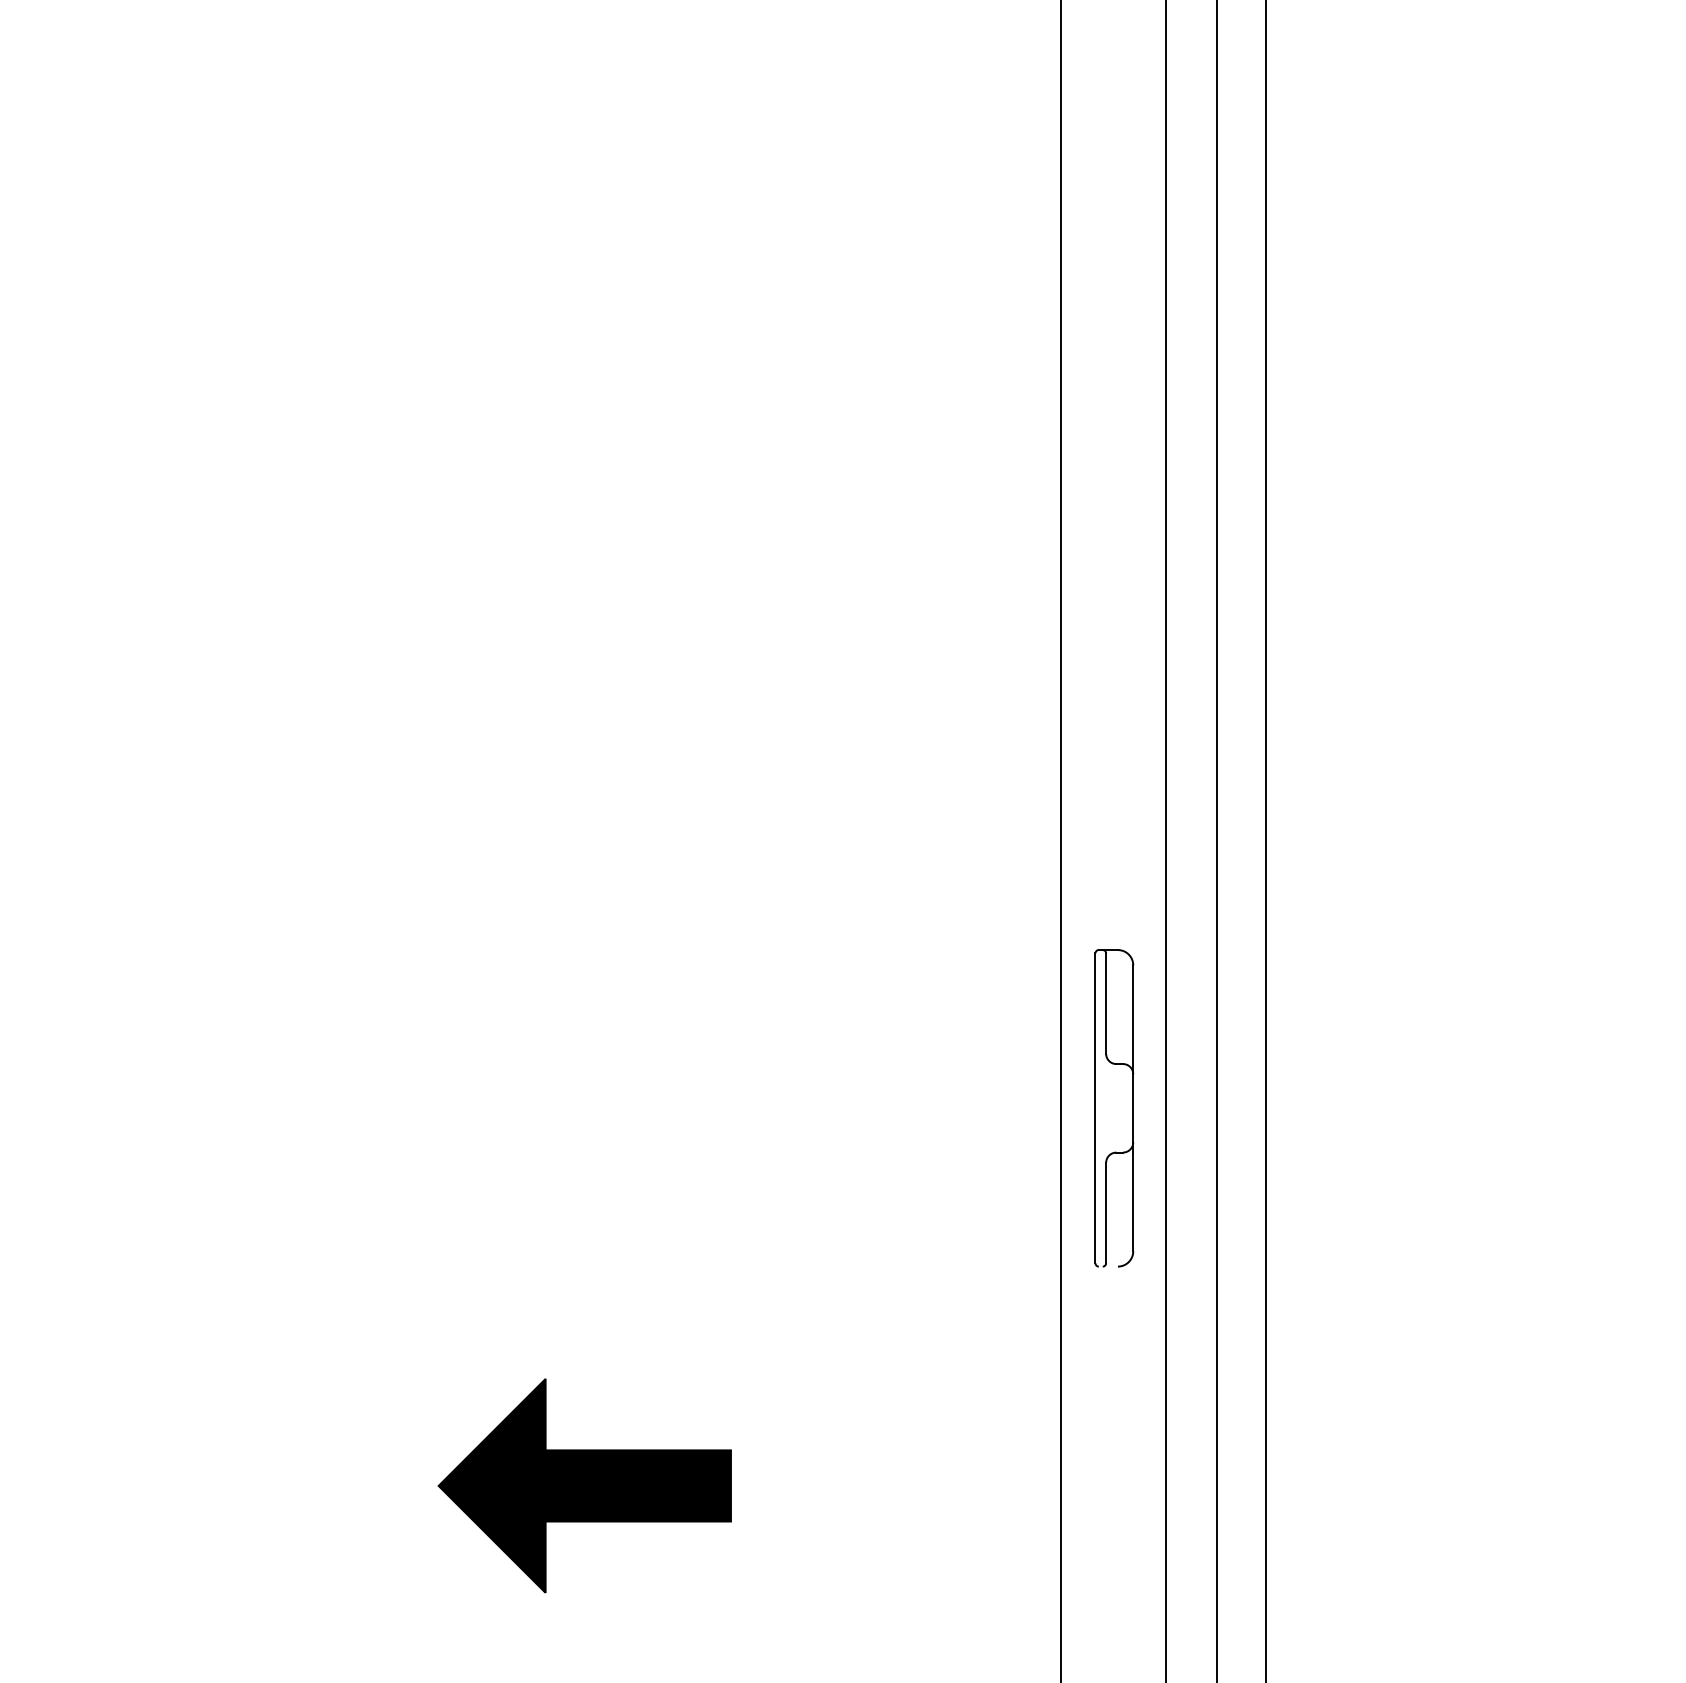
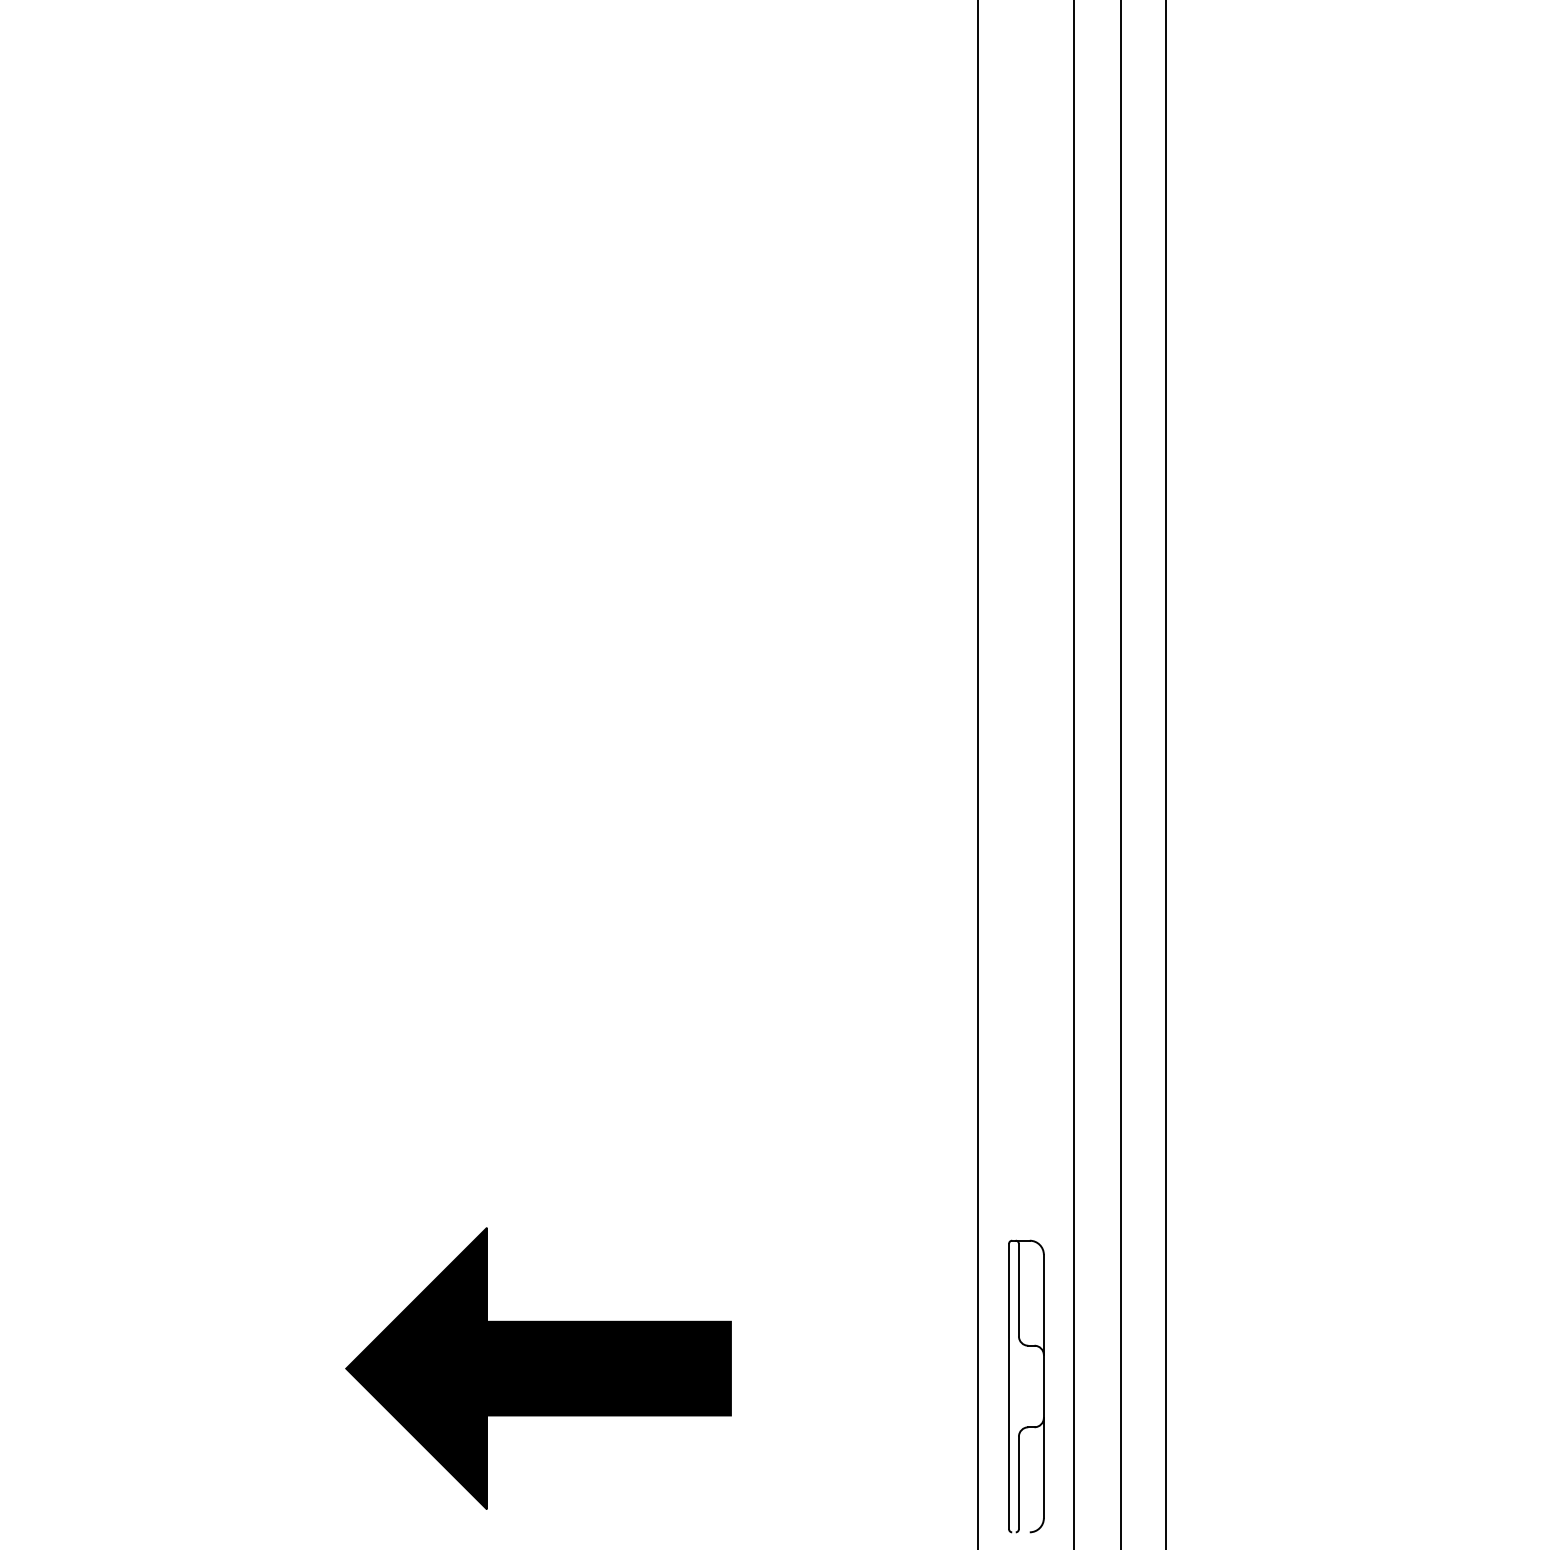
part: (1132, 1108) -> (1043, 1386), moved
part: (584, 1485) -> (538, 1368), size x1.43

